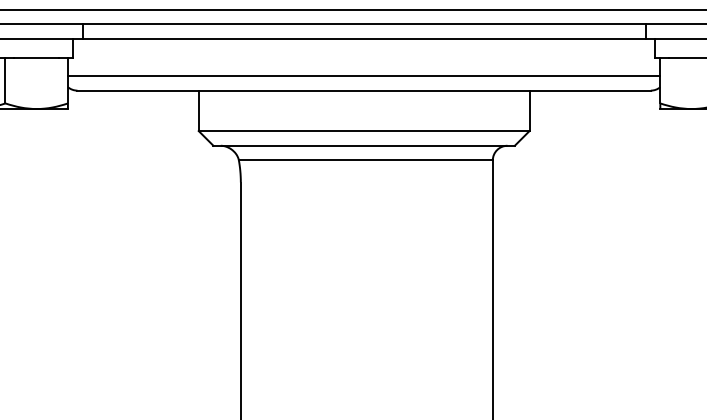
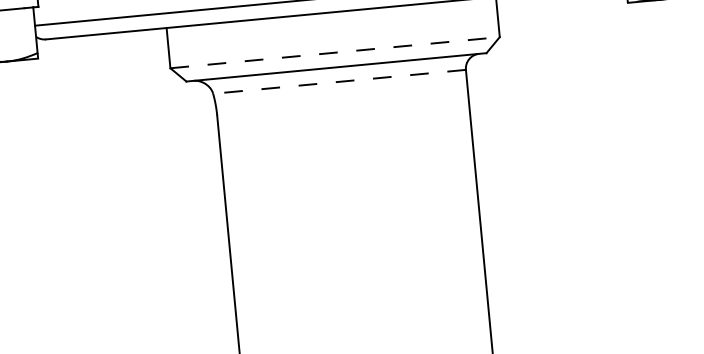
line: (364, 131) -> (335, 53), solid -> dashed
line: (365, 160) -> (339, 81), solid -> dashed

